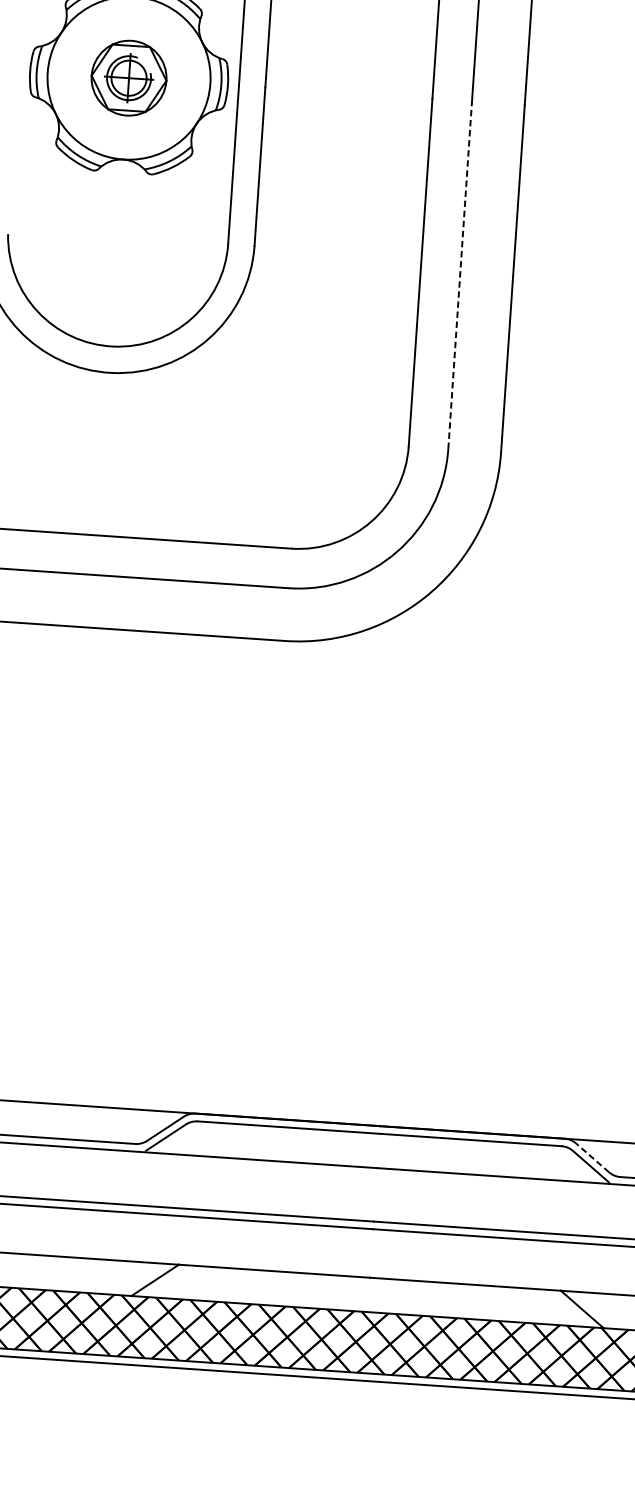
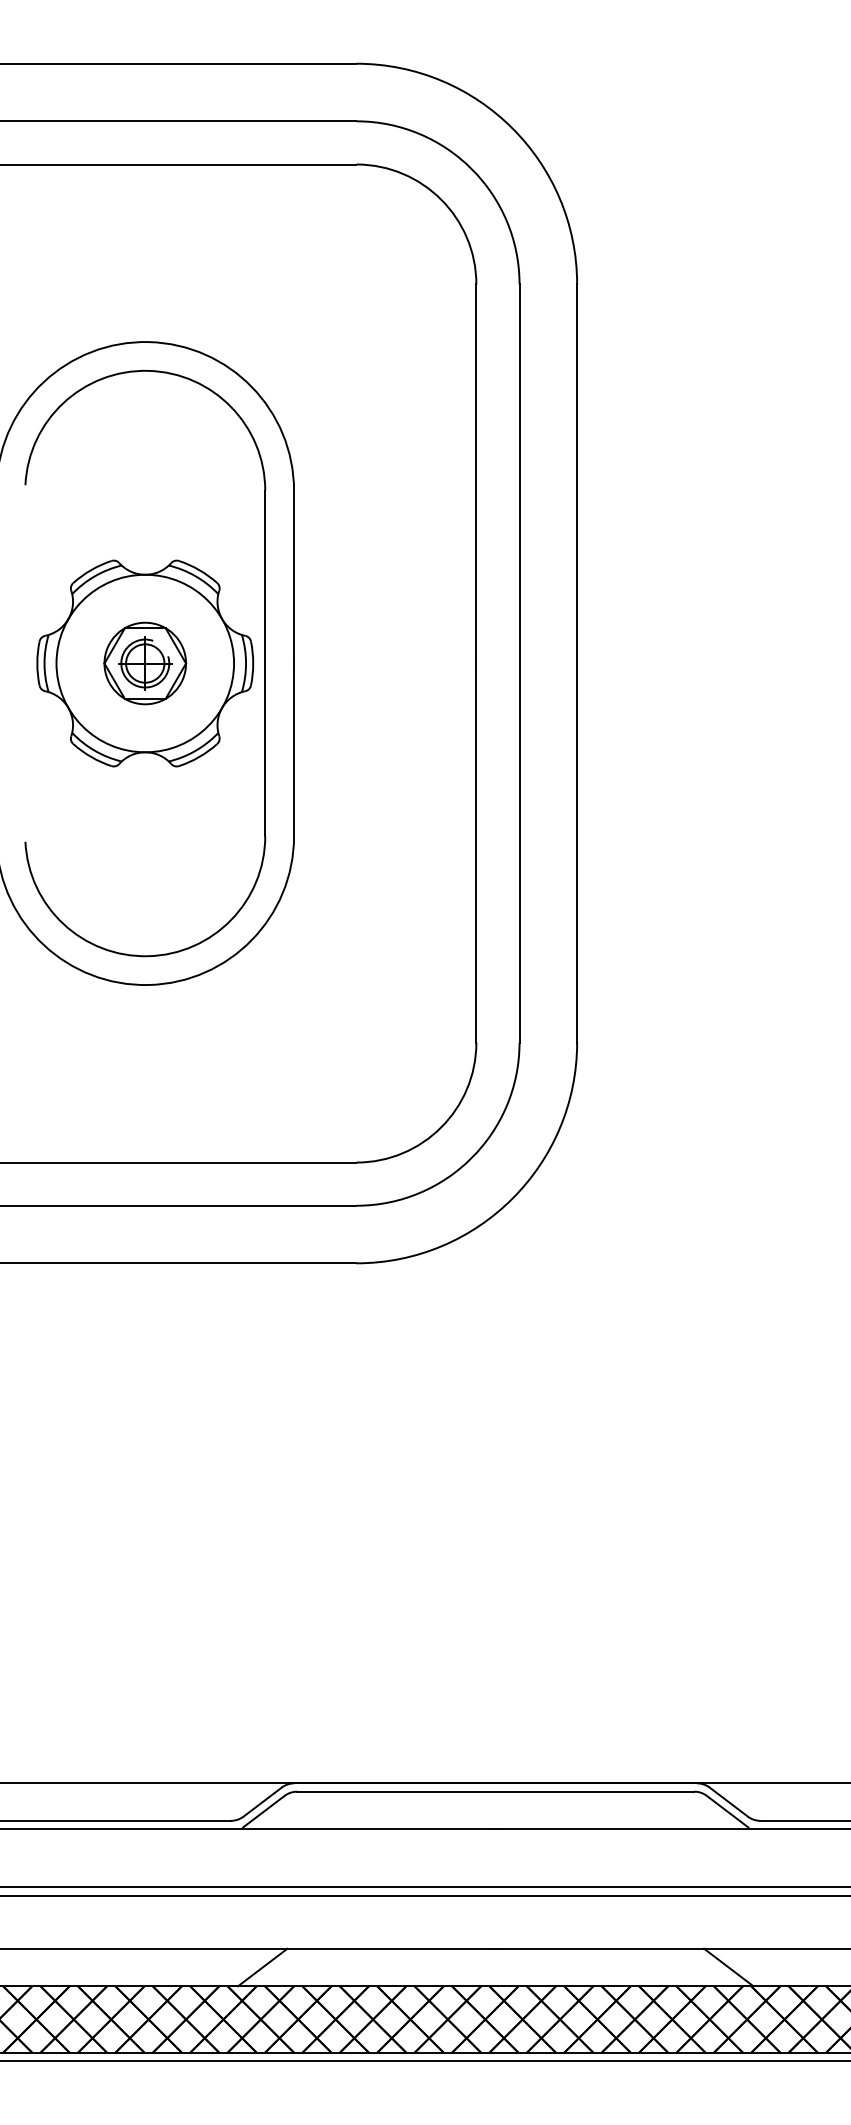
line: (460, 275) -> (519, 853), dashed -> solid
line: (592, 1158) -> (728, 1802), dashed -> solid

